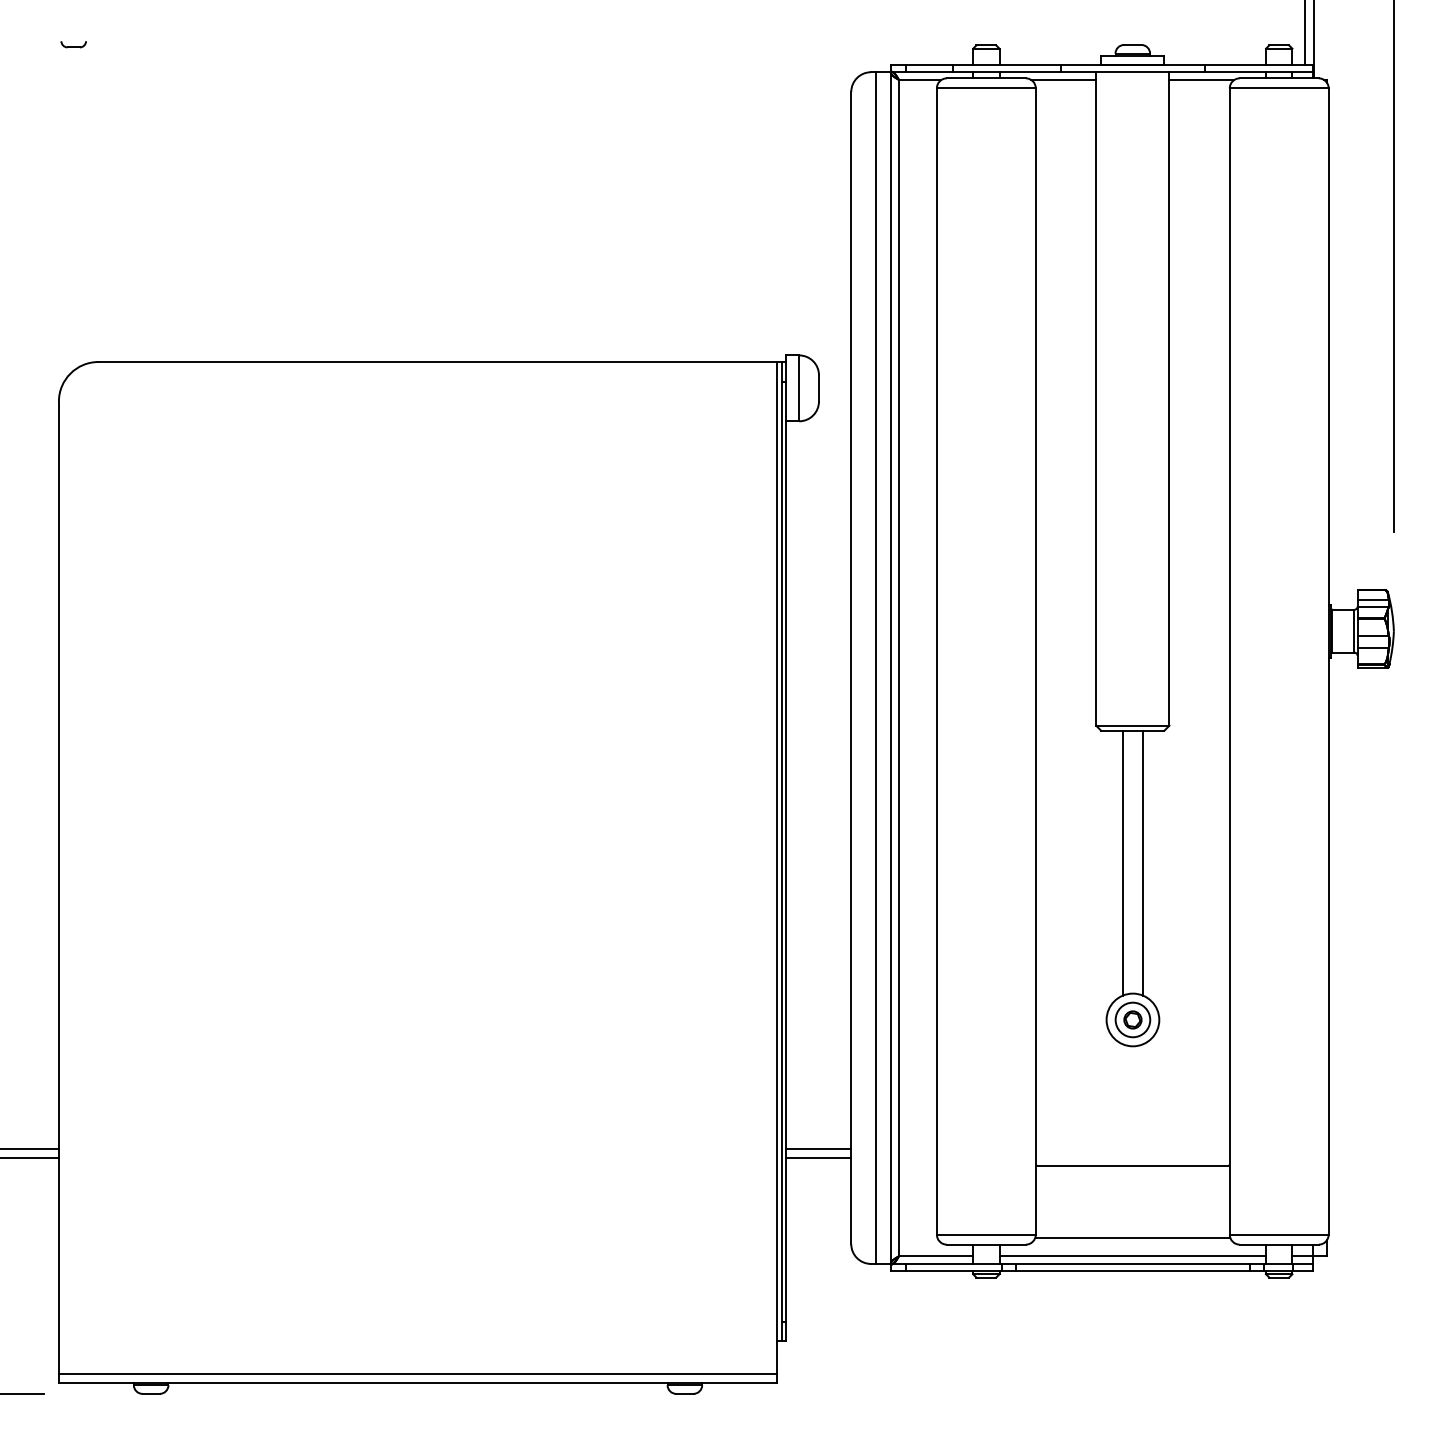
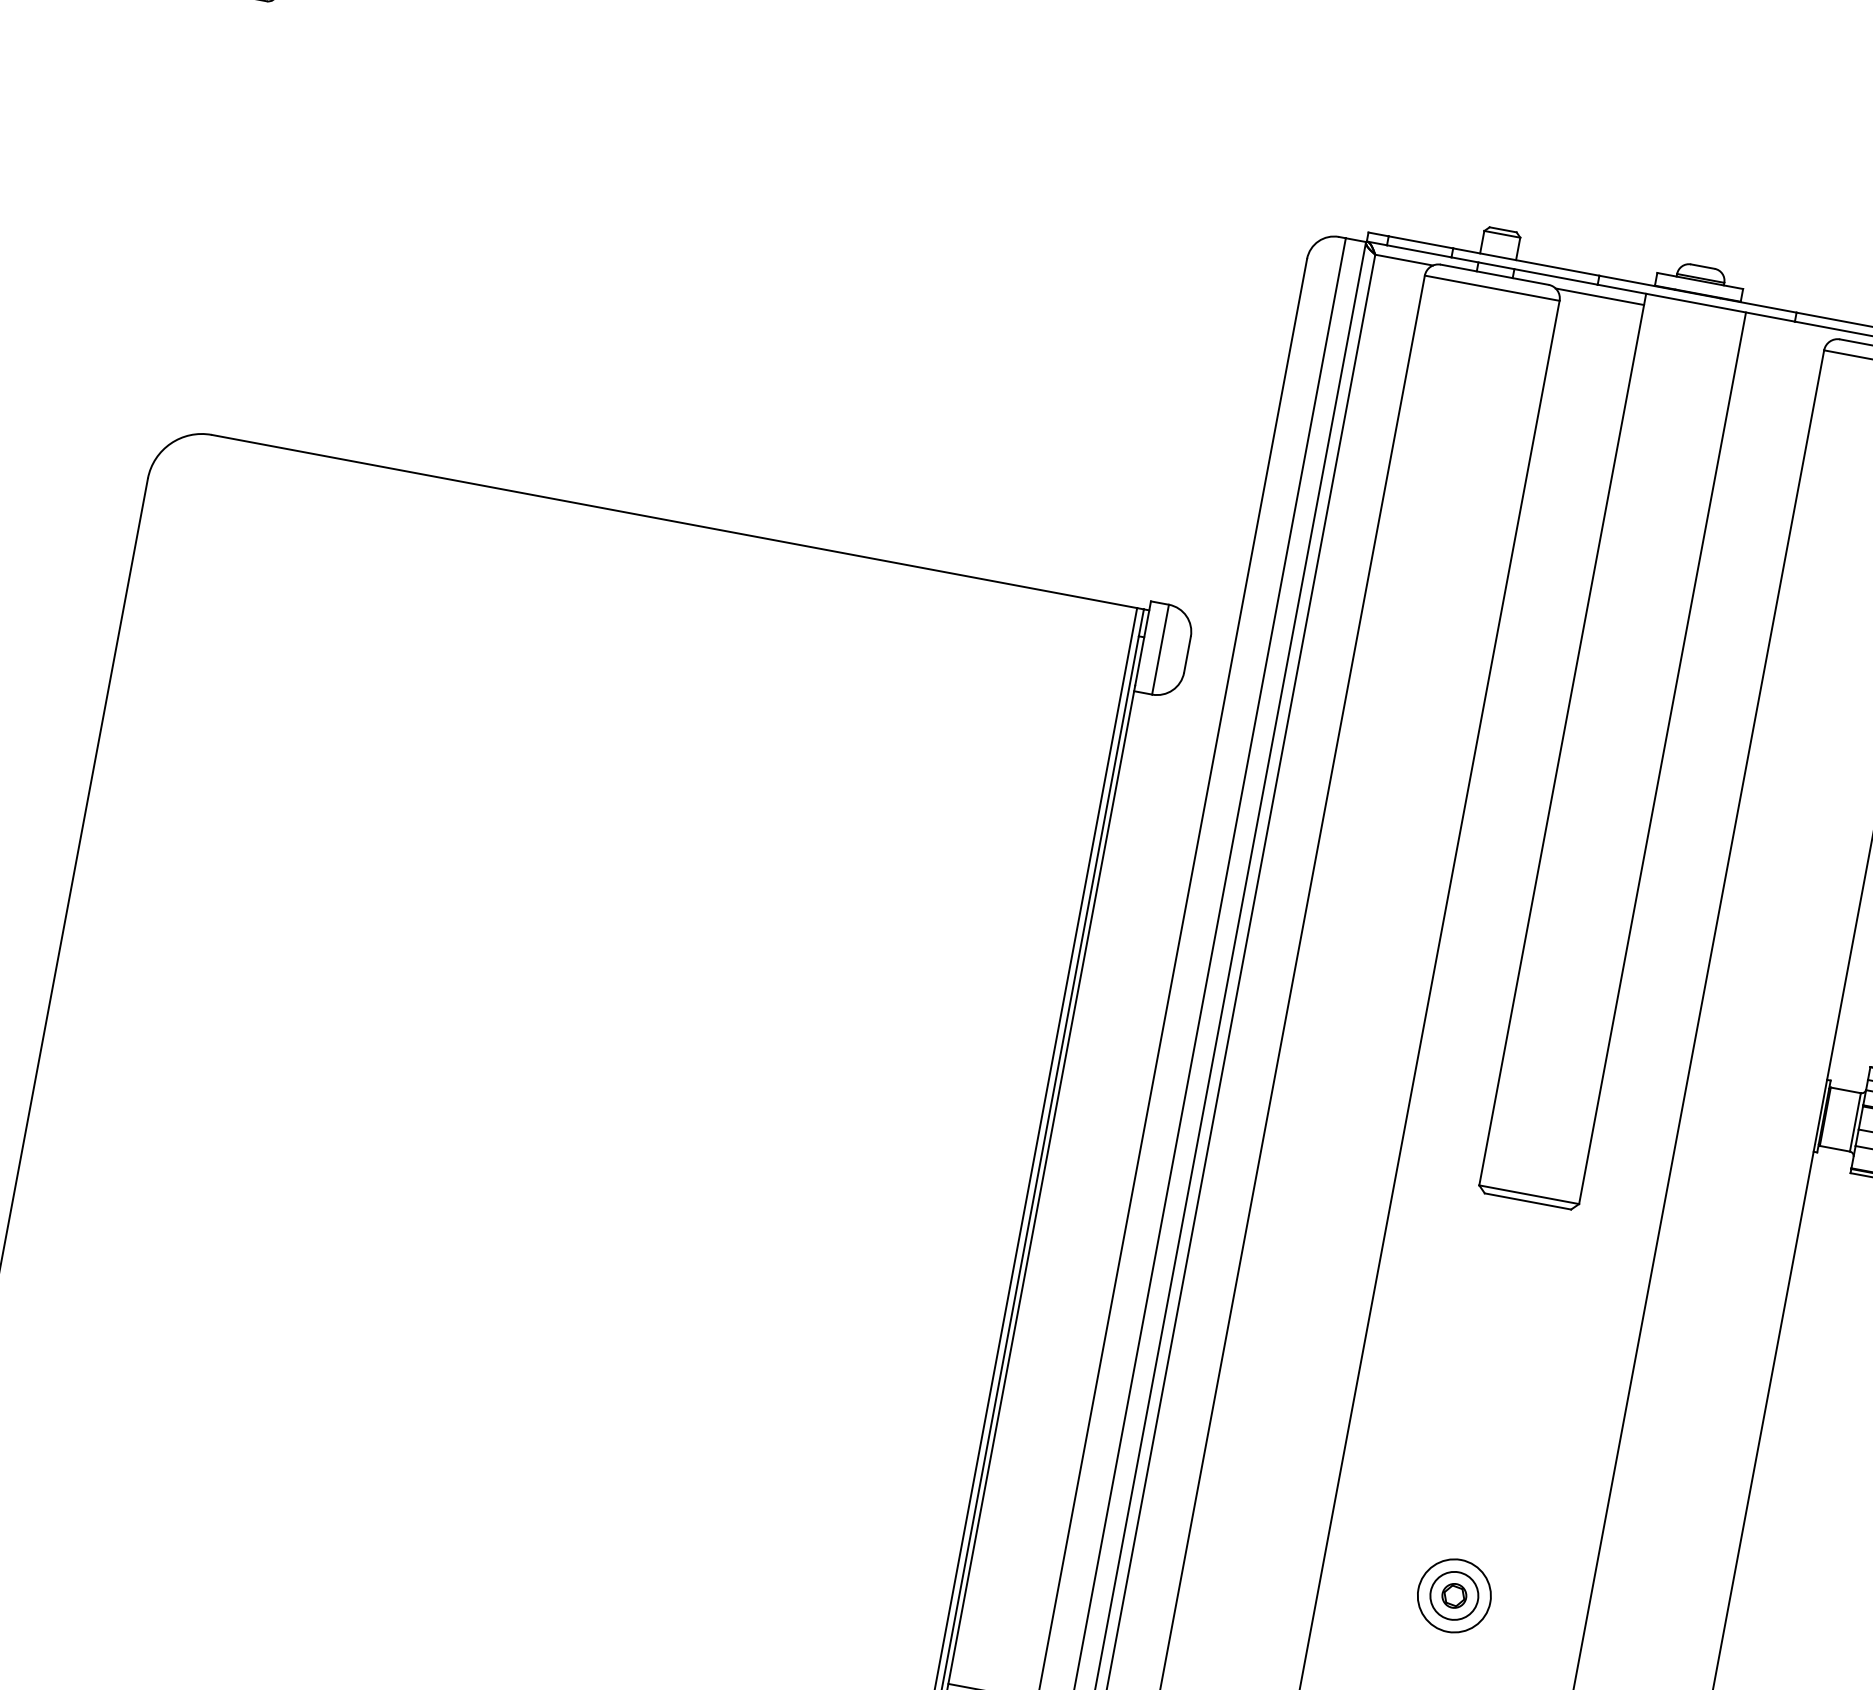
line: (1201, 80) -> (1787, 332), removed
line: (1122, 862) -> (1480, 1378), removed
line: (1143, 862) -> (1508, 1383), removed

